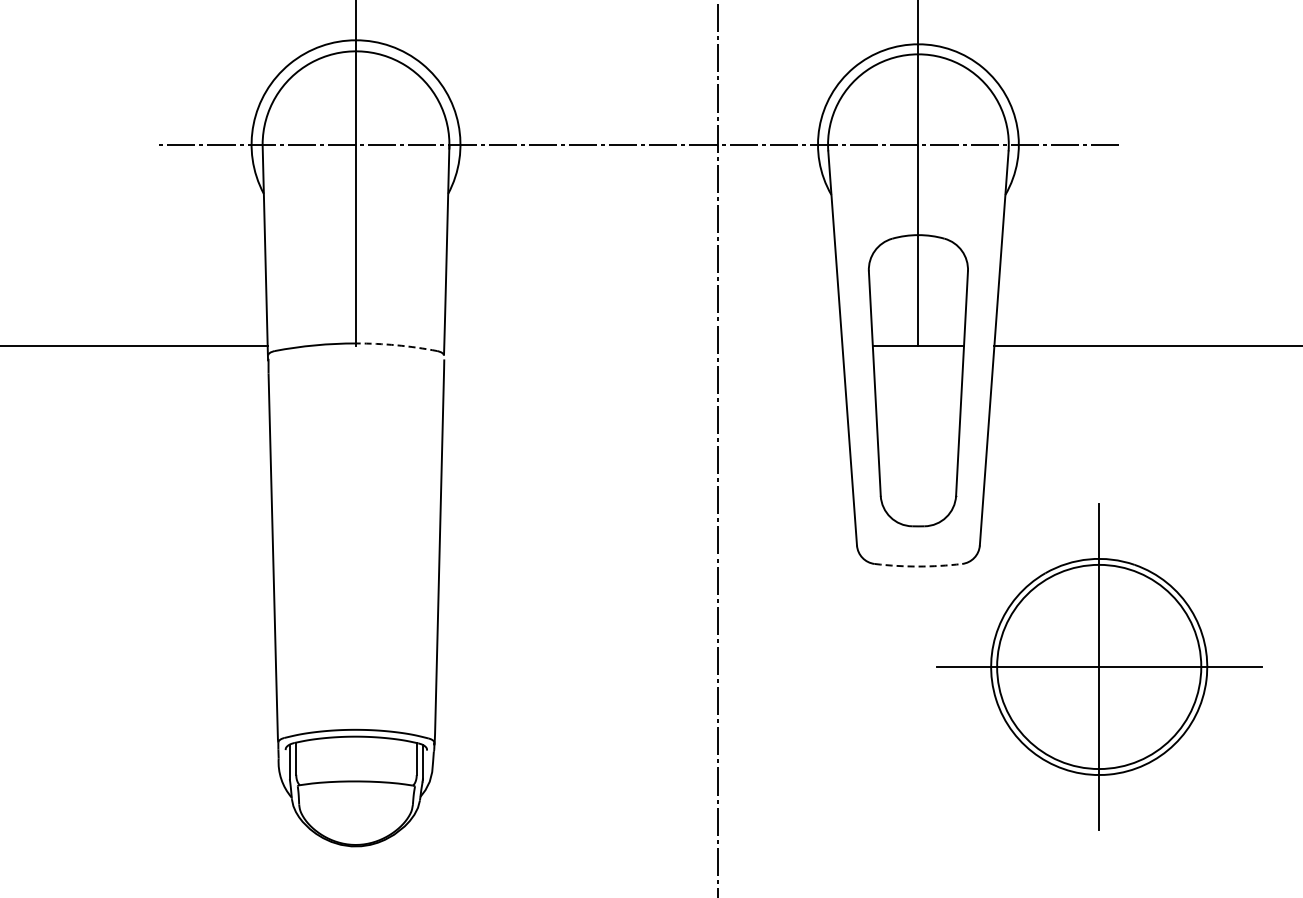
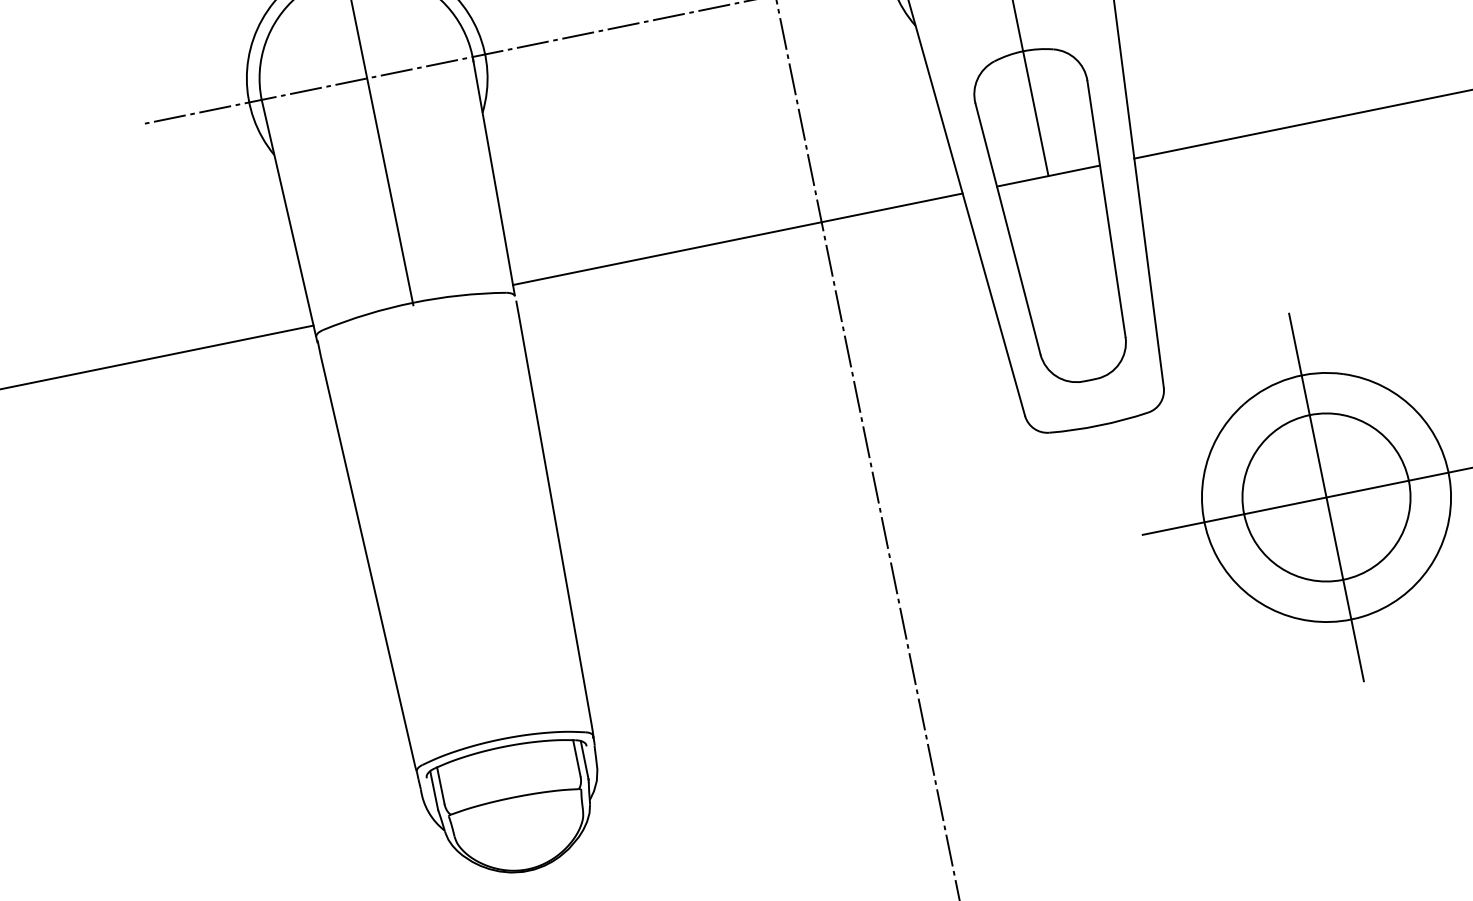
arc: (396, 345) -> (459, 295), dashed -> solid
line: (643, 345) -> (737, 239), added
arc: (918, 566) -> (1099, 425), dashed -> solid
circle: (1099, 666) -> (1326, 496), size x0.71

